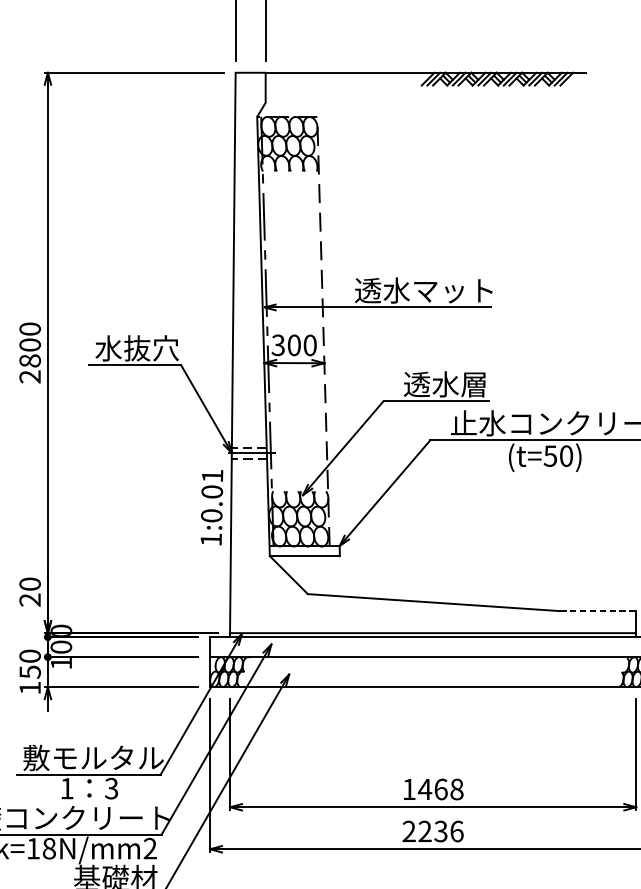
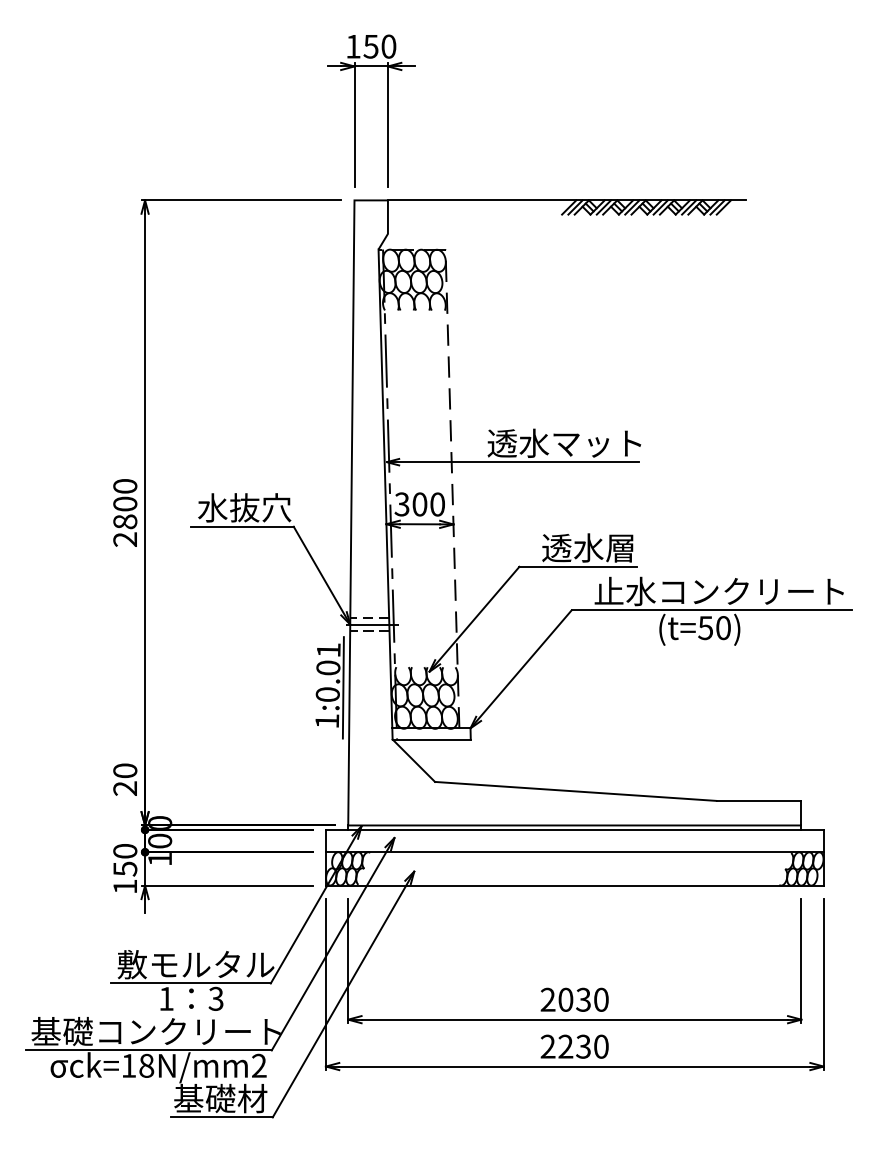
line: (224, 509) -> (342, 687), added
line: (598, 610) -> (759, 800), dashed -> solid
text: (432, 789) -> (574, 999), 1468 -> 2030
text: (457, 831) -> (601, 1046), 2236 -> 2230

